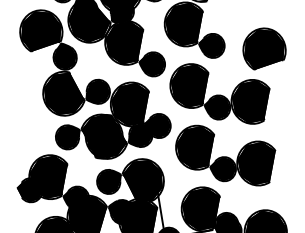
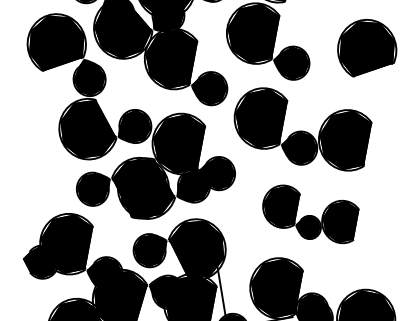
part: (264, 48) -> (367, 47), moved
part: (225, 155) -> (310, 214), size x0.7

